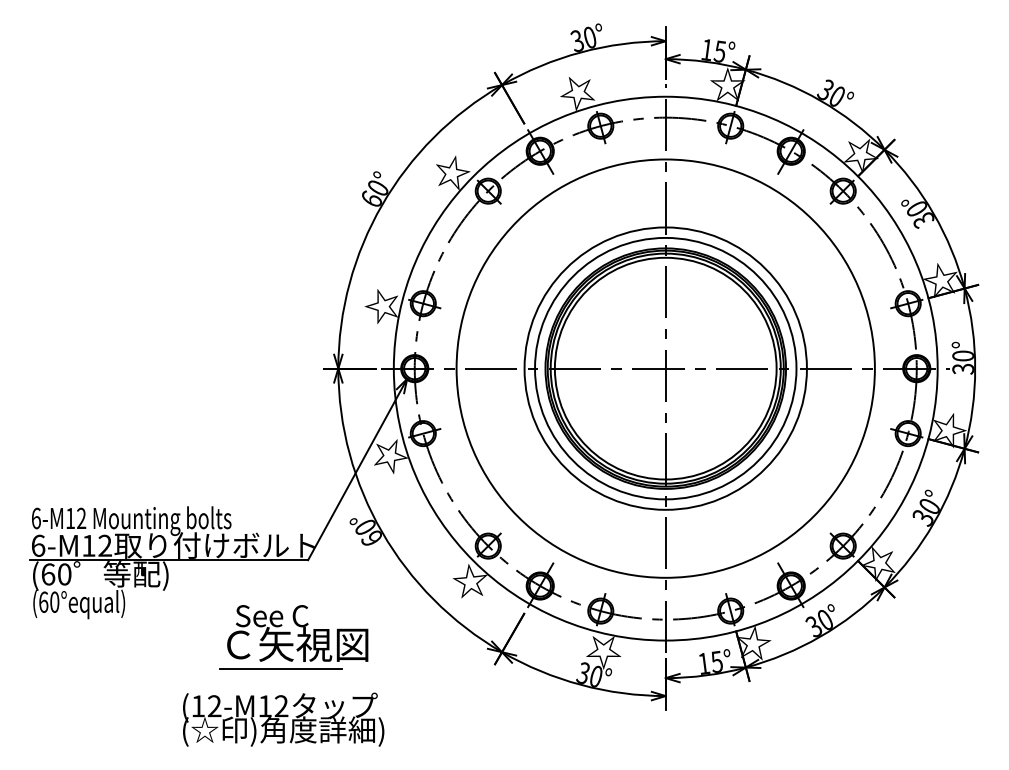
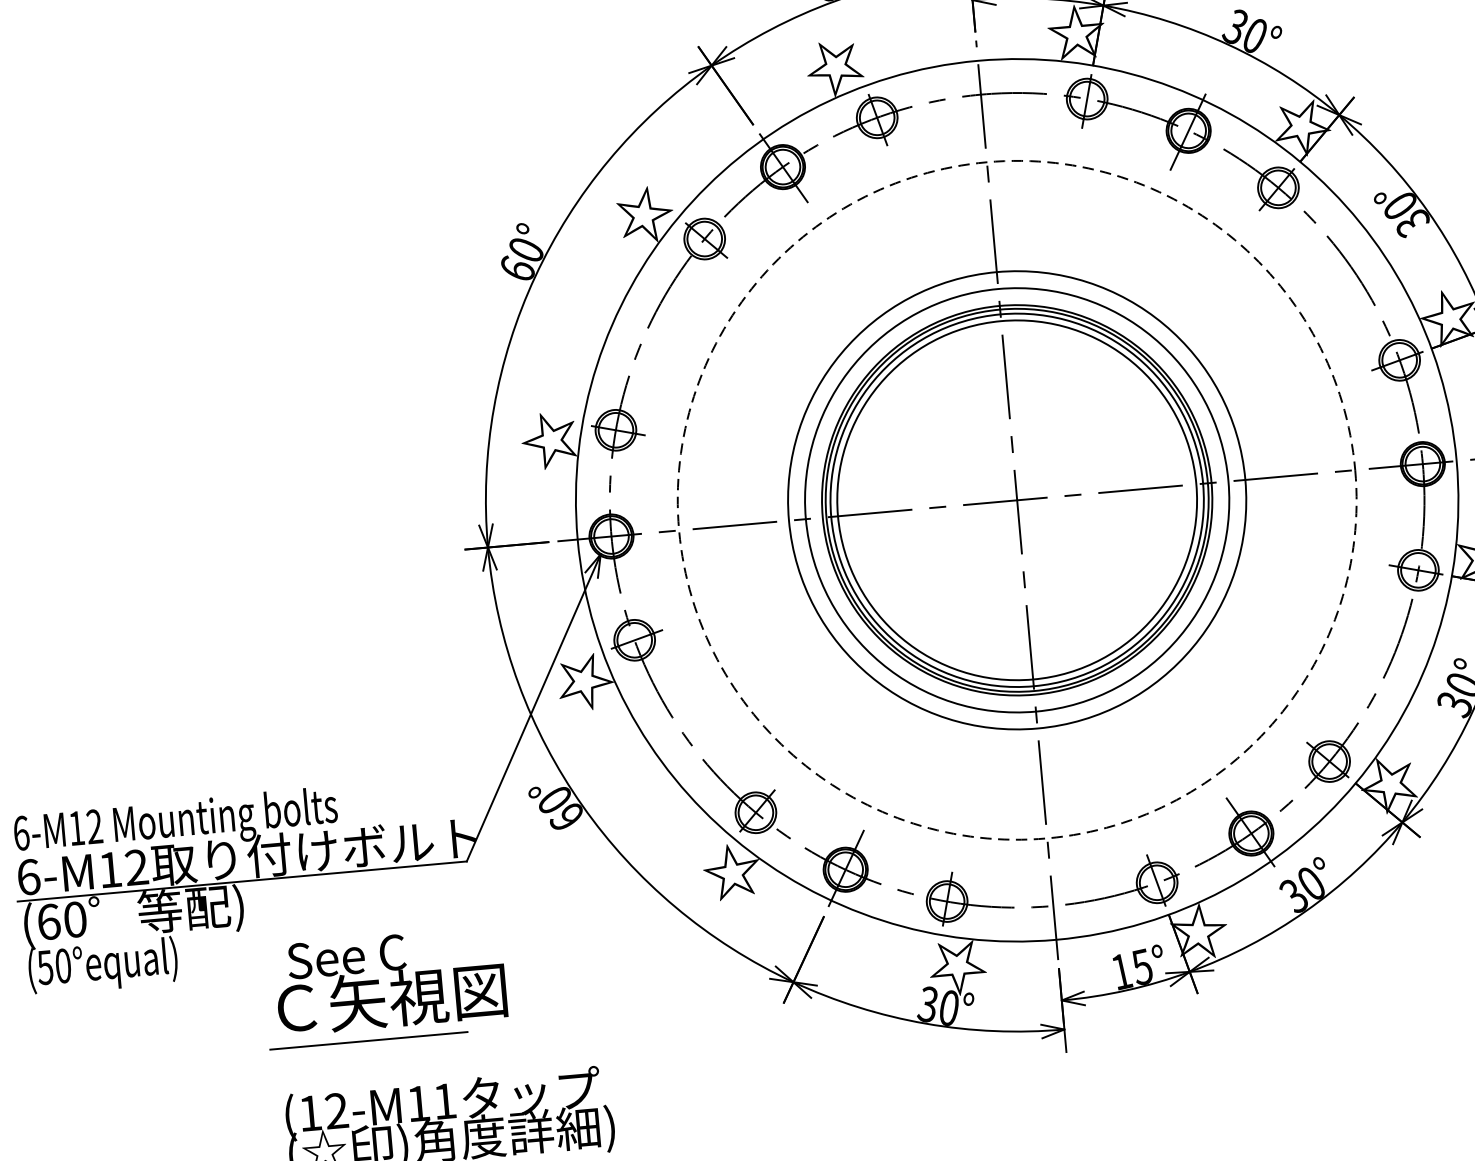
circle: (665, 368) -> (1016, 500), solid -> dashed
text: (43, 601) -> (45, 966), (60°equal) -> (50°equal)
part: (293, 637) -> (384, 988), moved
text: (281, 706) -> (444, 1101), (12-M12 -> (12-M11

